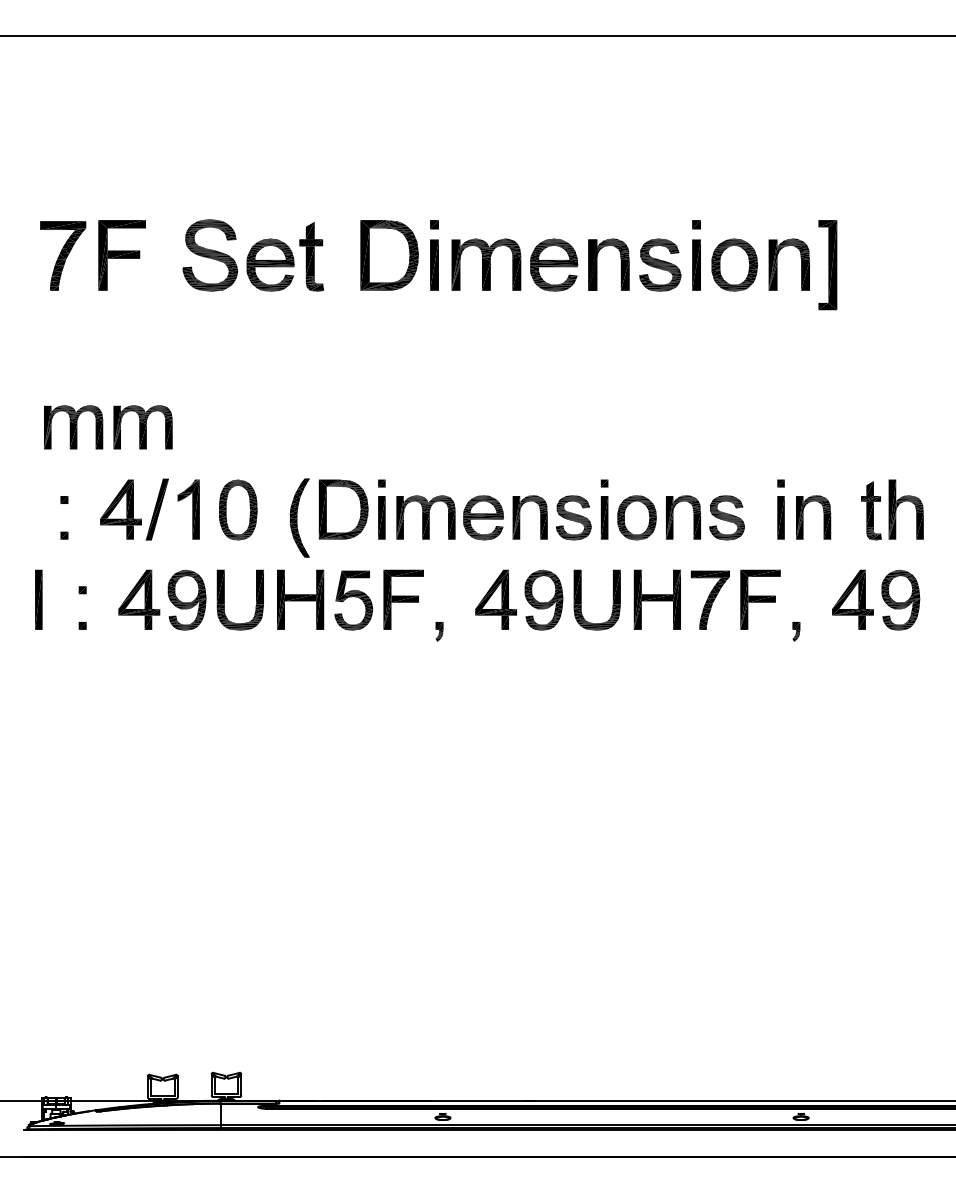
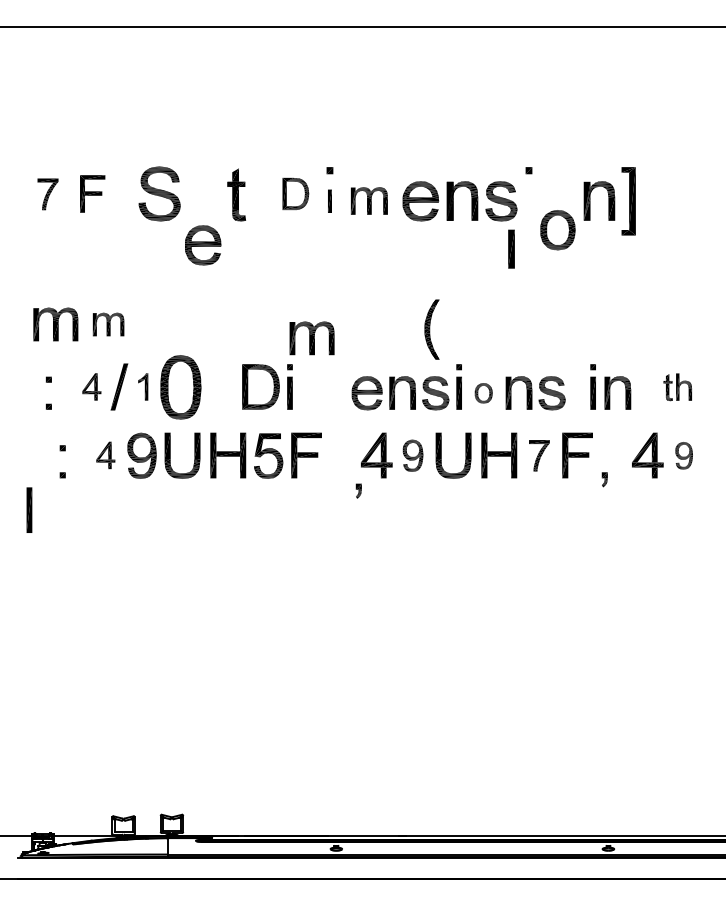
part: (63, 255) -> (48, 194), size x0.6
part: (121, 255) -> (92, 194), size x0.7
part: (389, 255) -> (295, 194), size x0.6
part: (270, 264) -> (203, 244), moved
part: (434, 264) -> (329, 200), size x0.6
part: (486, 264) -> (369, 200), size x0.7
part: (696, 264) -> (511, 248), moved
part: (734, 264) -> (557, 229), moved
part: (142, 427) -> (108, 324), size x0.7
part: (120, 509) -> (91, 386), size x0.6
part: (188, 509) -> (143, 386), size x0.6
part: (238, 509) -> (181, 386), size x1.4
part: (892, 509) -> (677, 386), size x0.6
part: (299, 517) -> (431, 329), moved
part: (425, 517) -> (311, 338), moved
part: (636, 517) -> (483, 392), size x0.6
part: (38, 599) -> (29, 509), moved
part: (139, 599) -> (105, 455), size x0.6
part: (543, 599) -> (412, 455), size x0.7
part: (709, 599) -> (538, 455), size x0.7
part: (900, 599) -> (683, 455), size x0.6
part: (439, 631) -> (358, 490), moved

